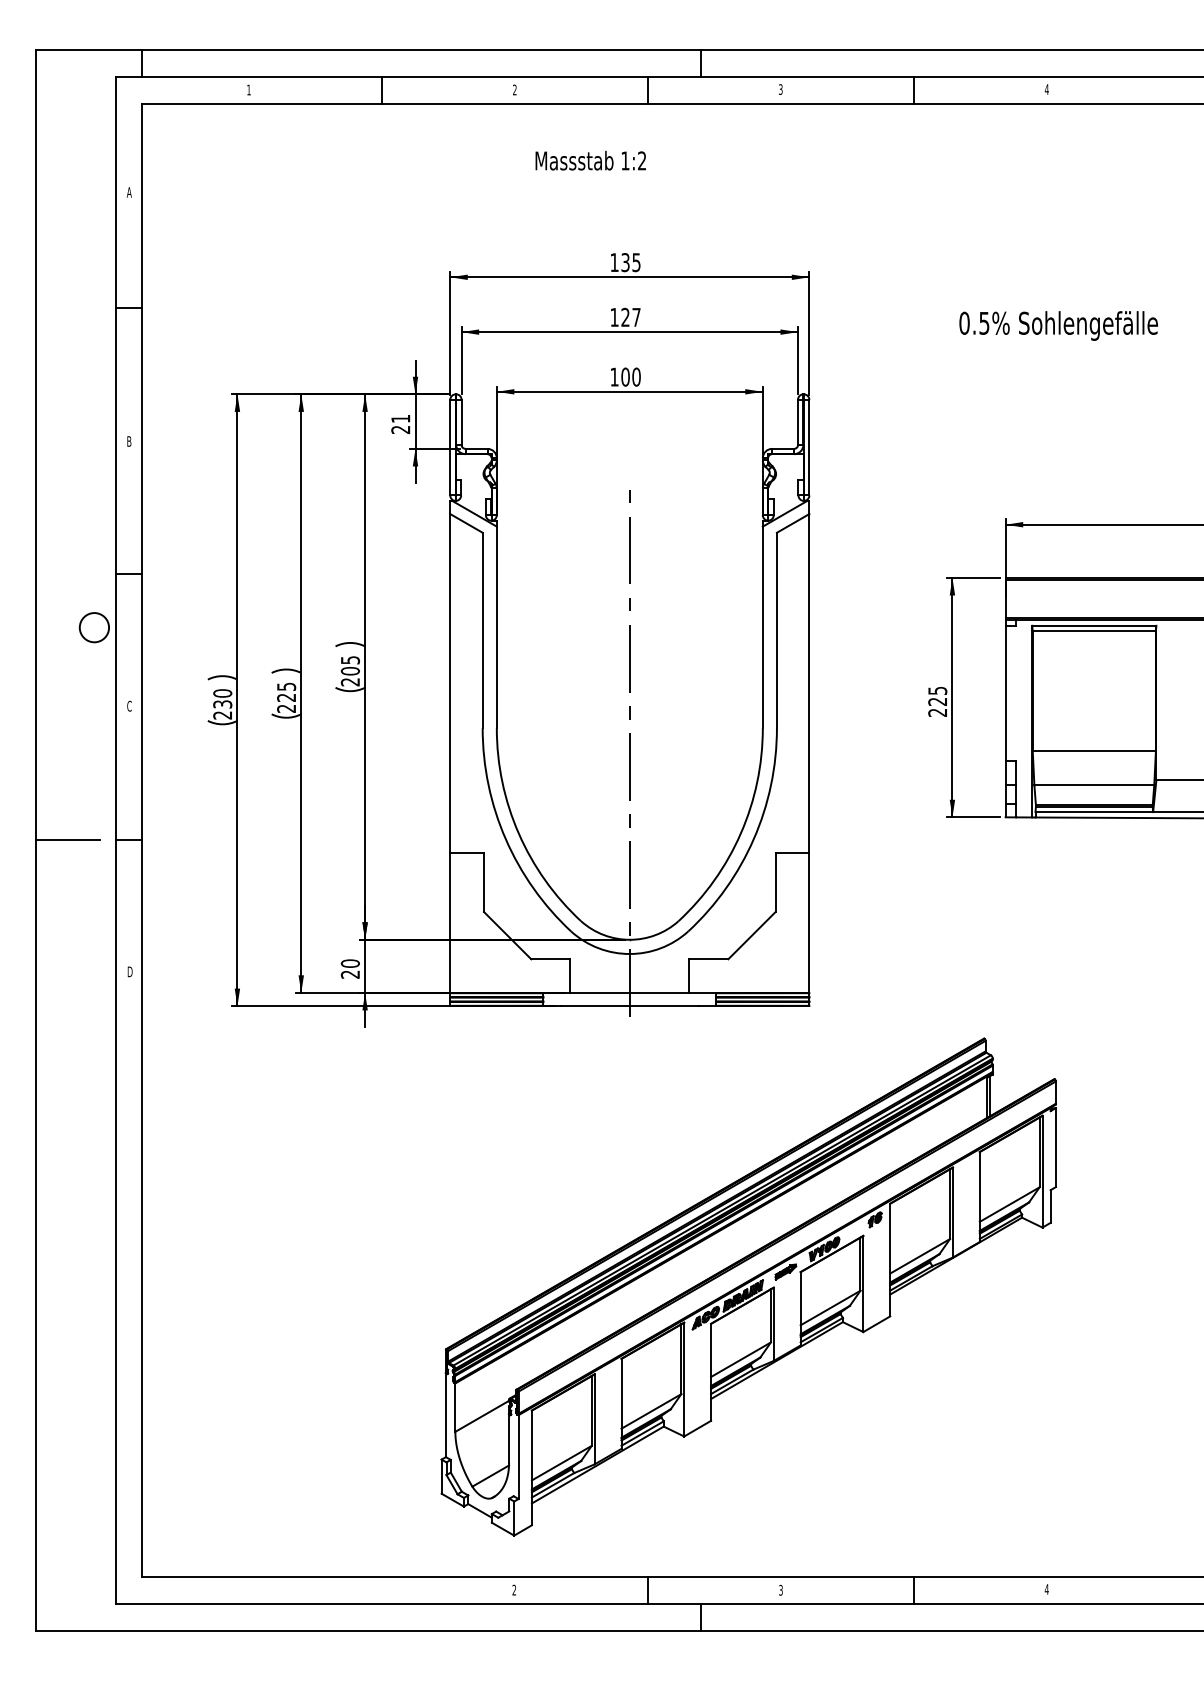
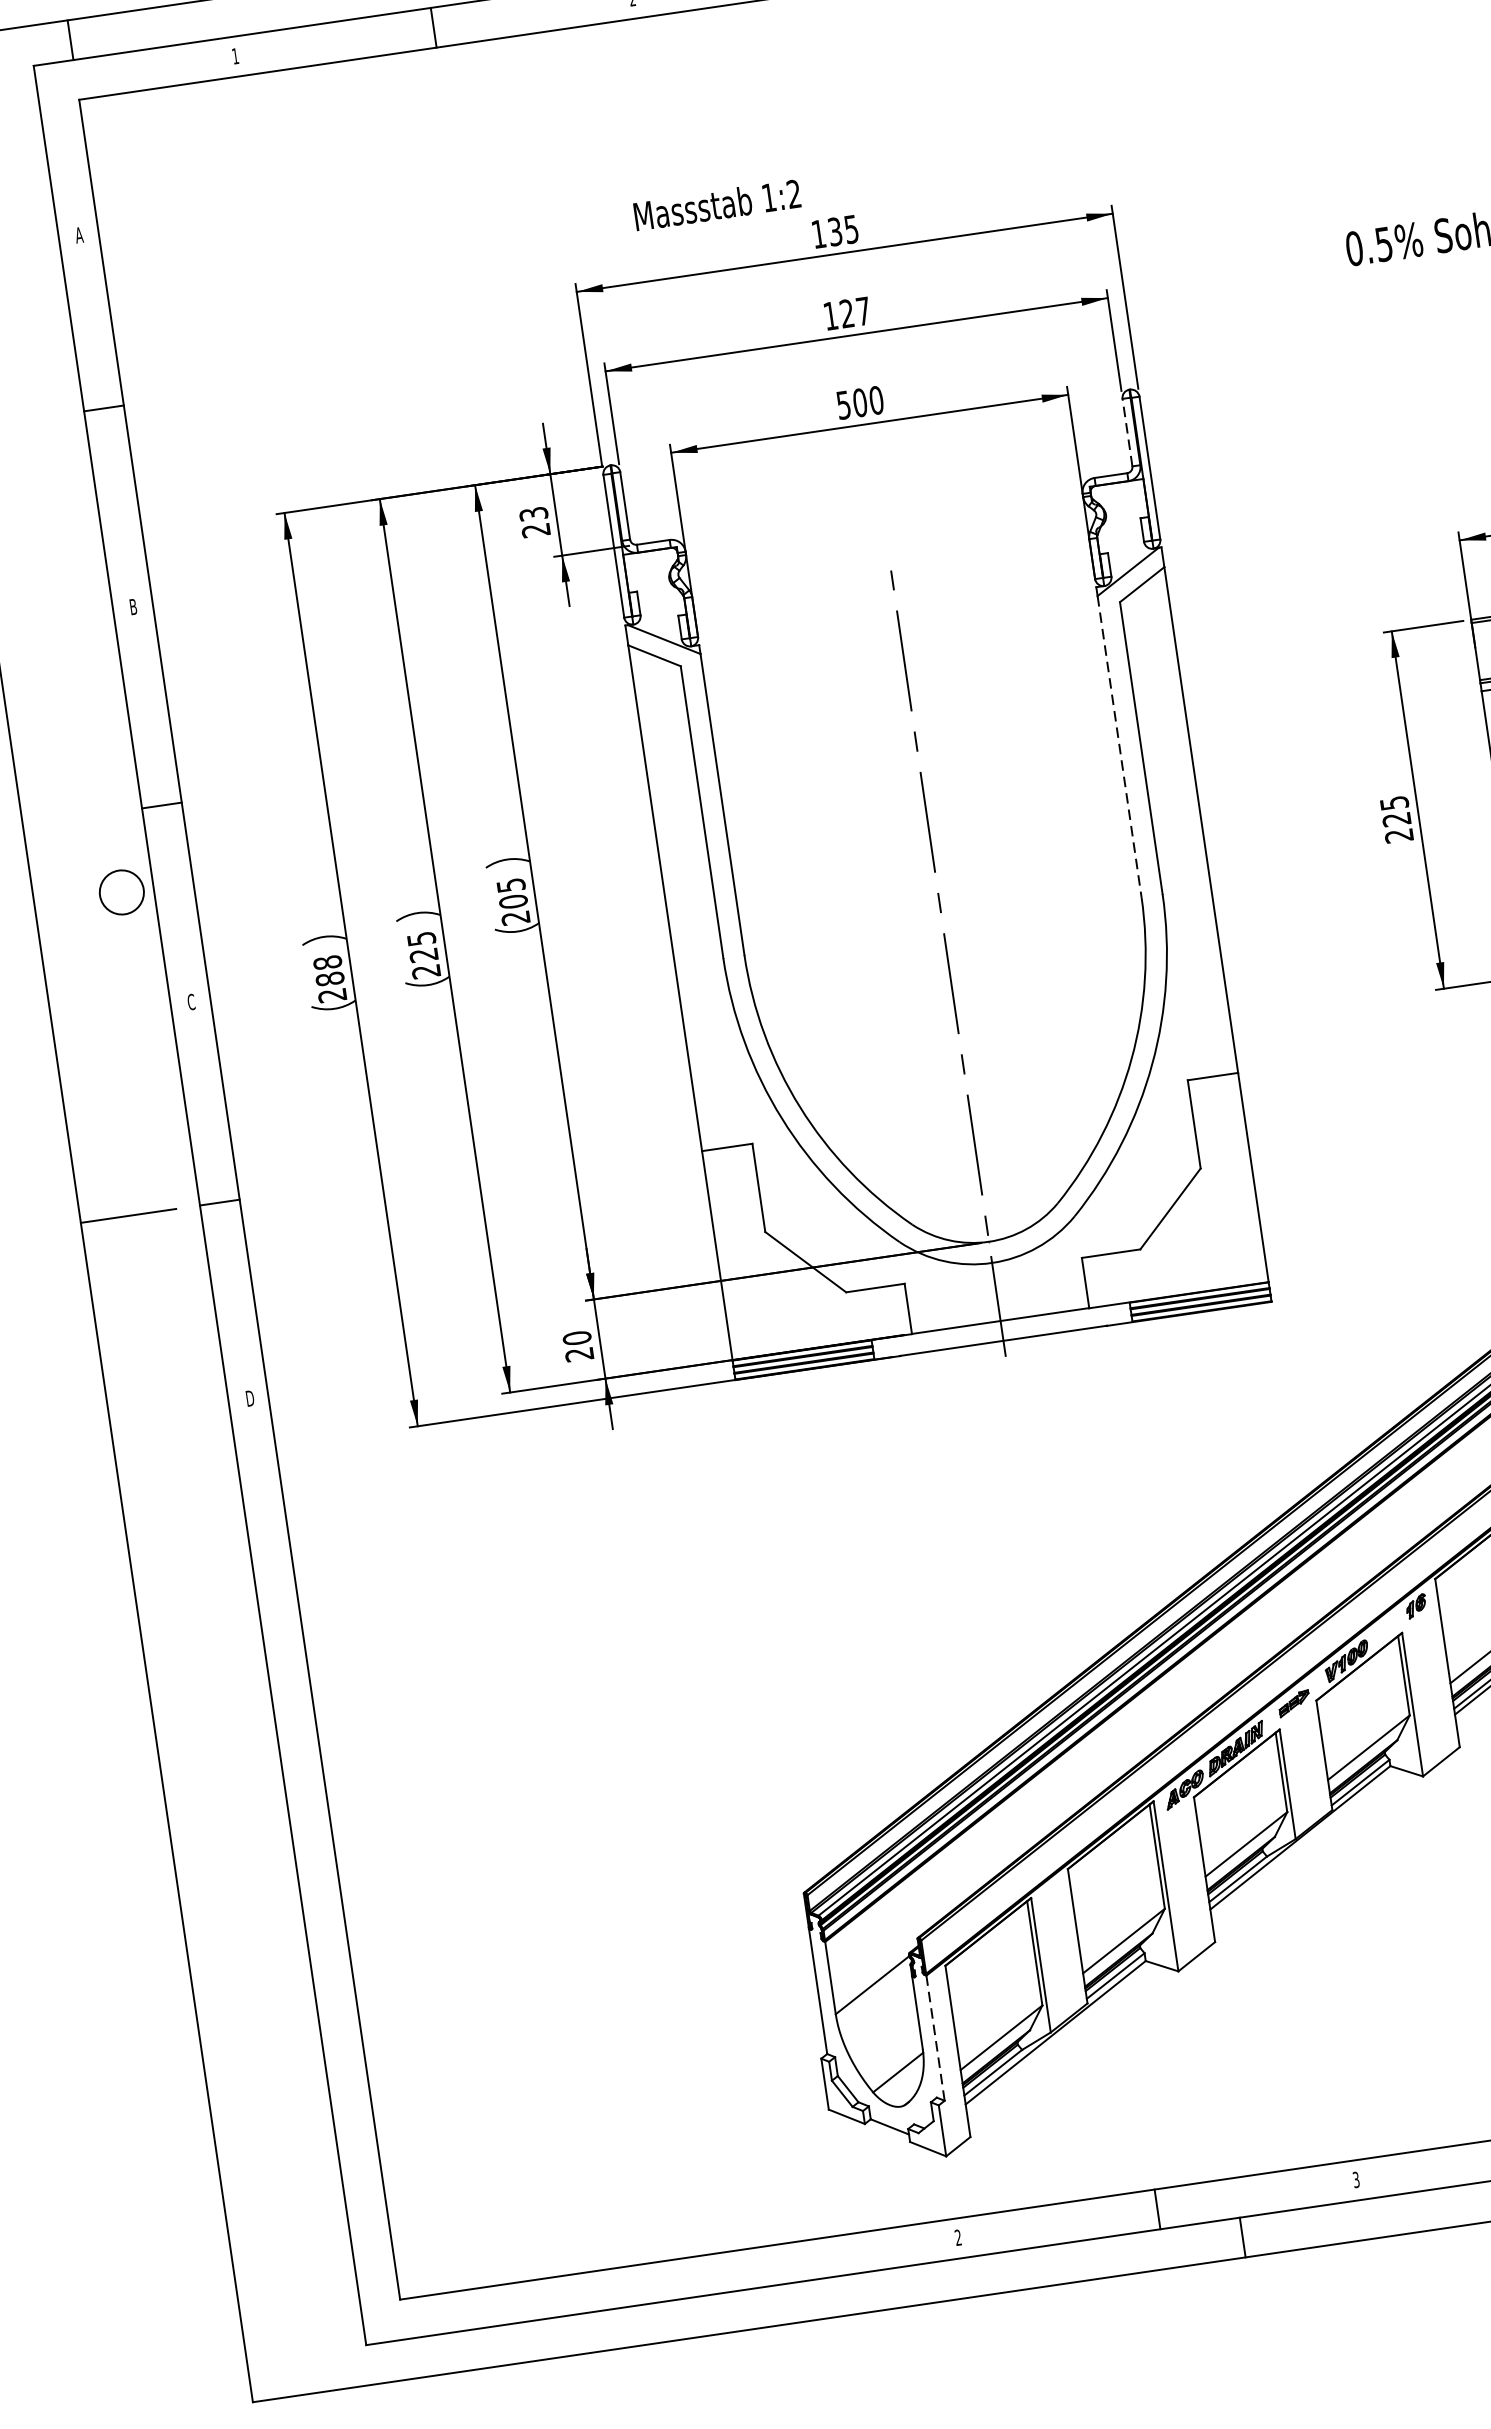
text: (590, 160) -> (716, 204), moved
text: (614, 376) -> (843, 404), 100 -> 500
text: (400, 418) -> (533, 513), 21 -> 23
line: (798, 422) -> (1128, 432), solid -> dashed
line: (762, 627) -> (1119, 746), solid -> dashed
text: (222, 698) -> (328, 970), 230 -> 288
line: (518, 1457) -> (935, 2038), solid -> dashed

